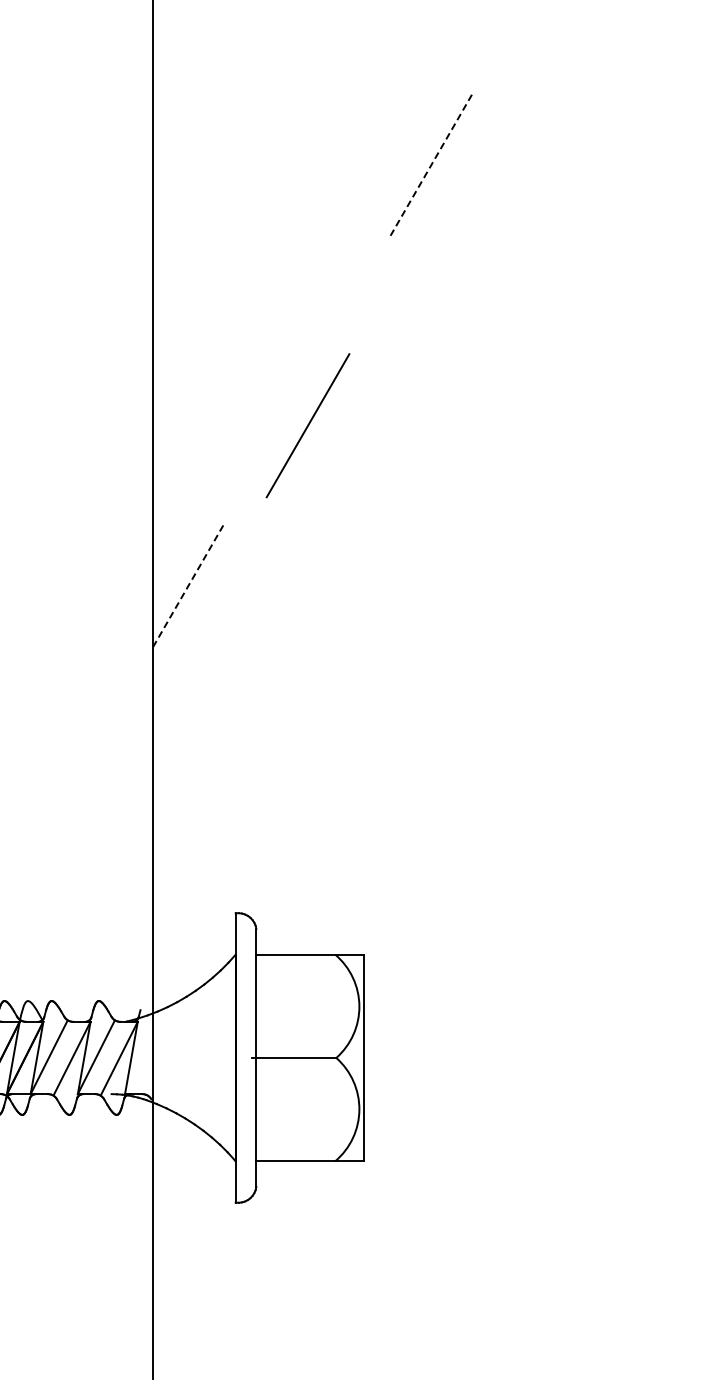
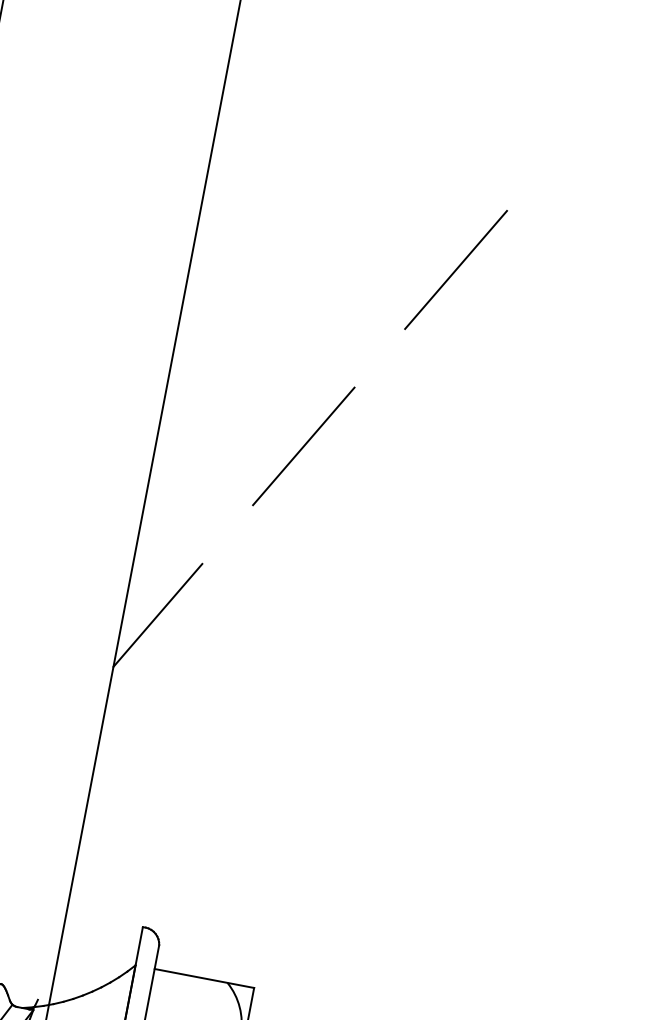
line: (432, 163) -> (456, 269), dashed -> solid
line: (307, 425) -> (303, 446), moved
line: (189, 584) -> (158, 615), dashed -> solid

